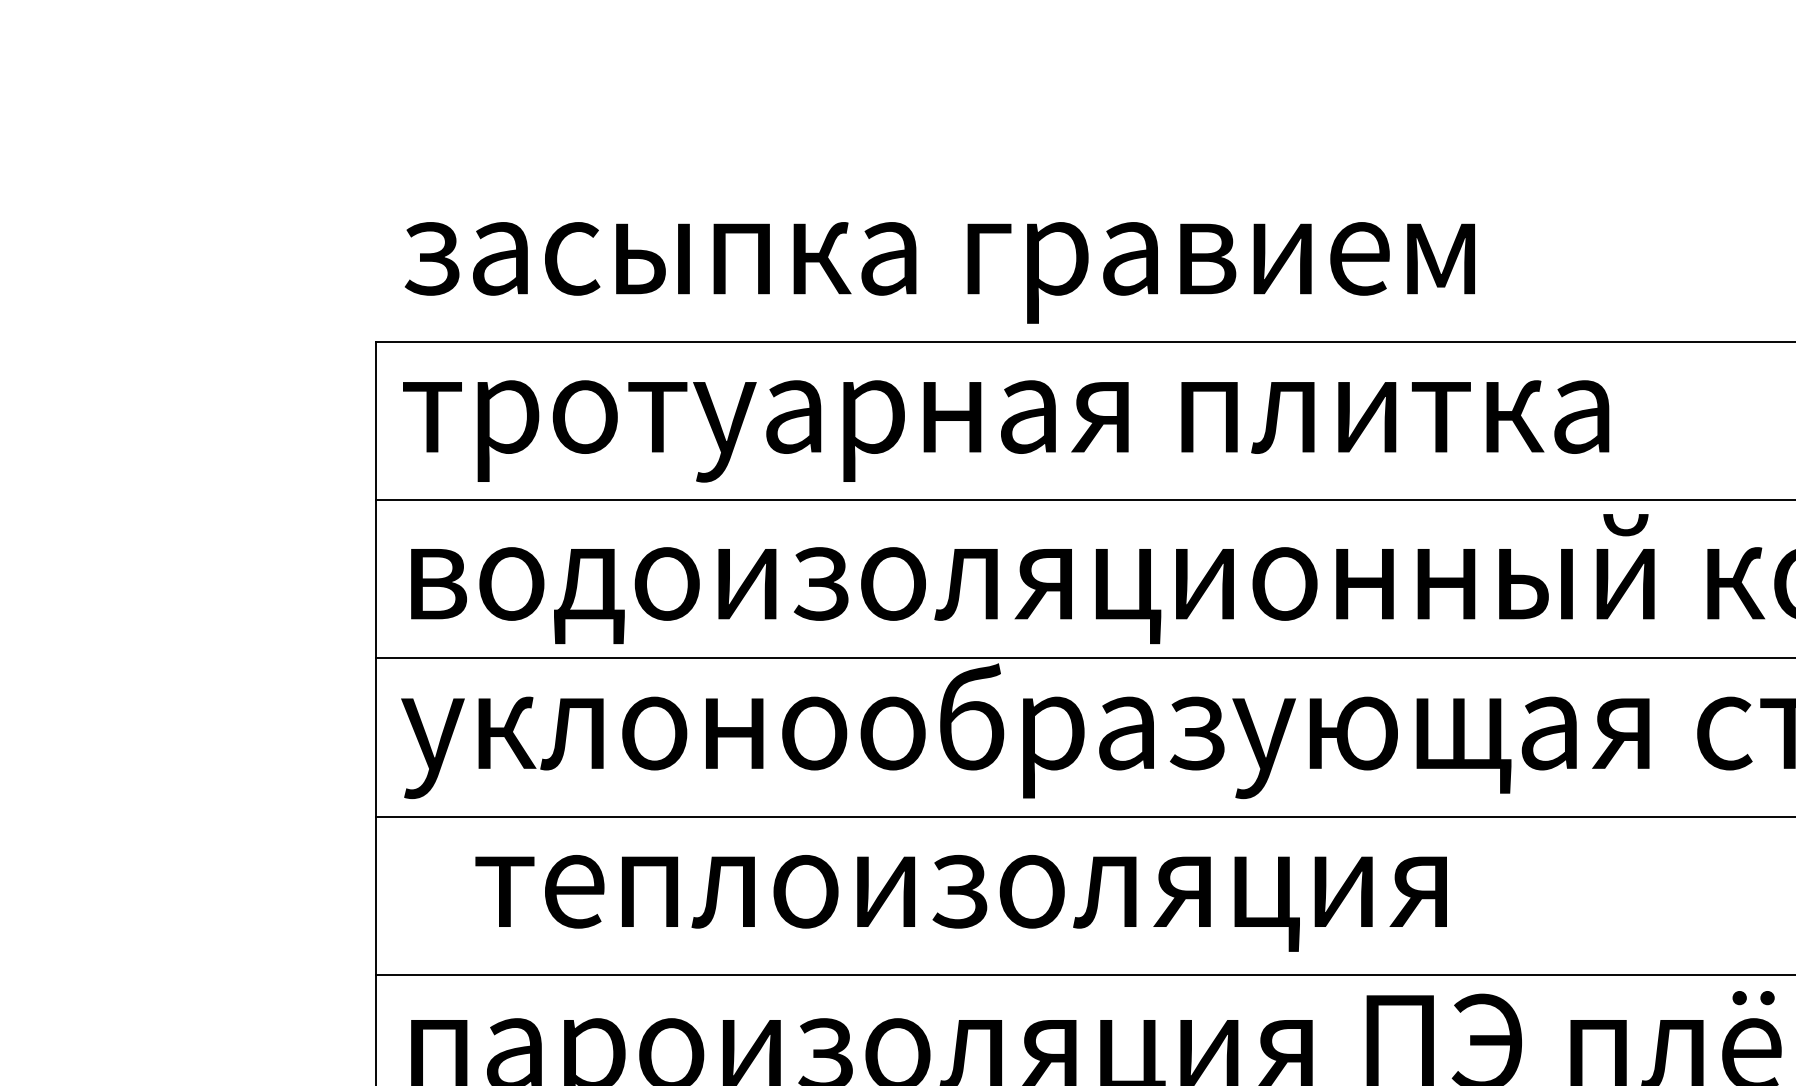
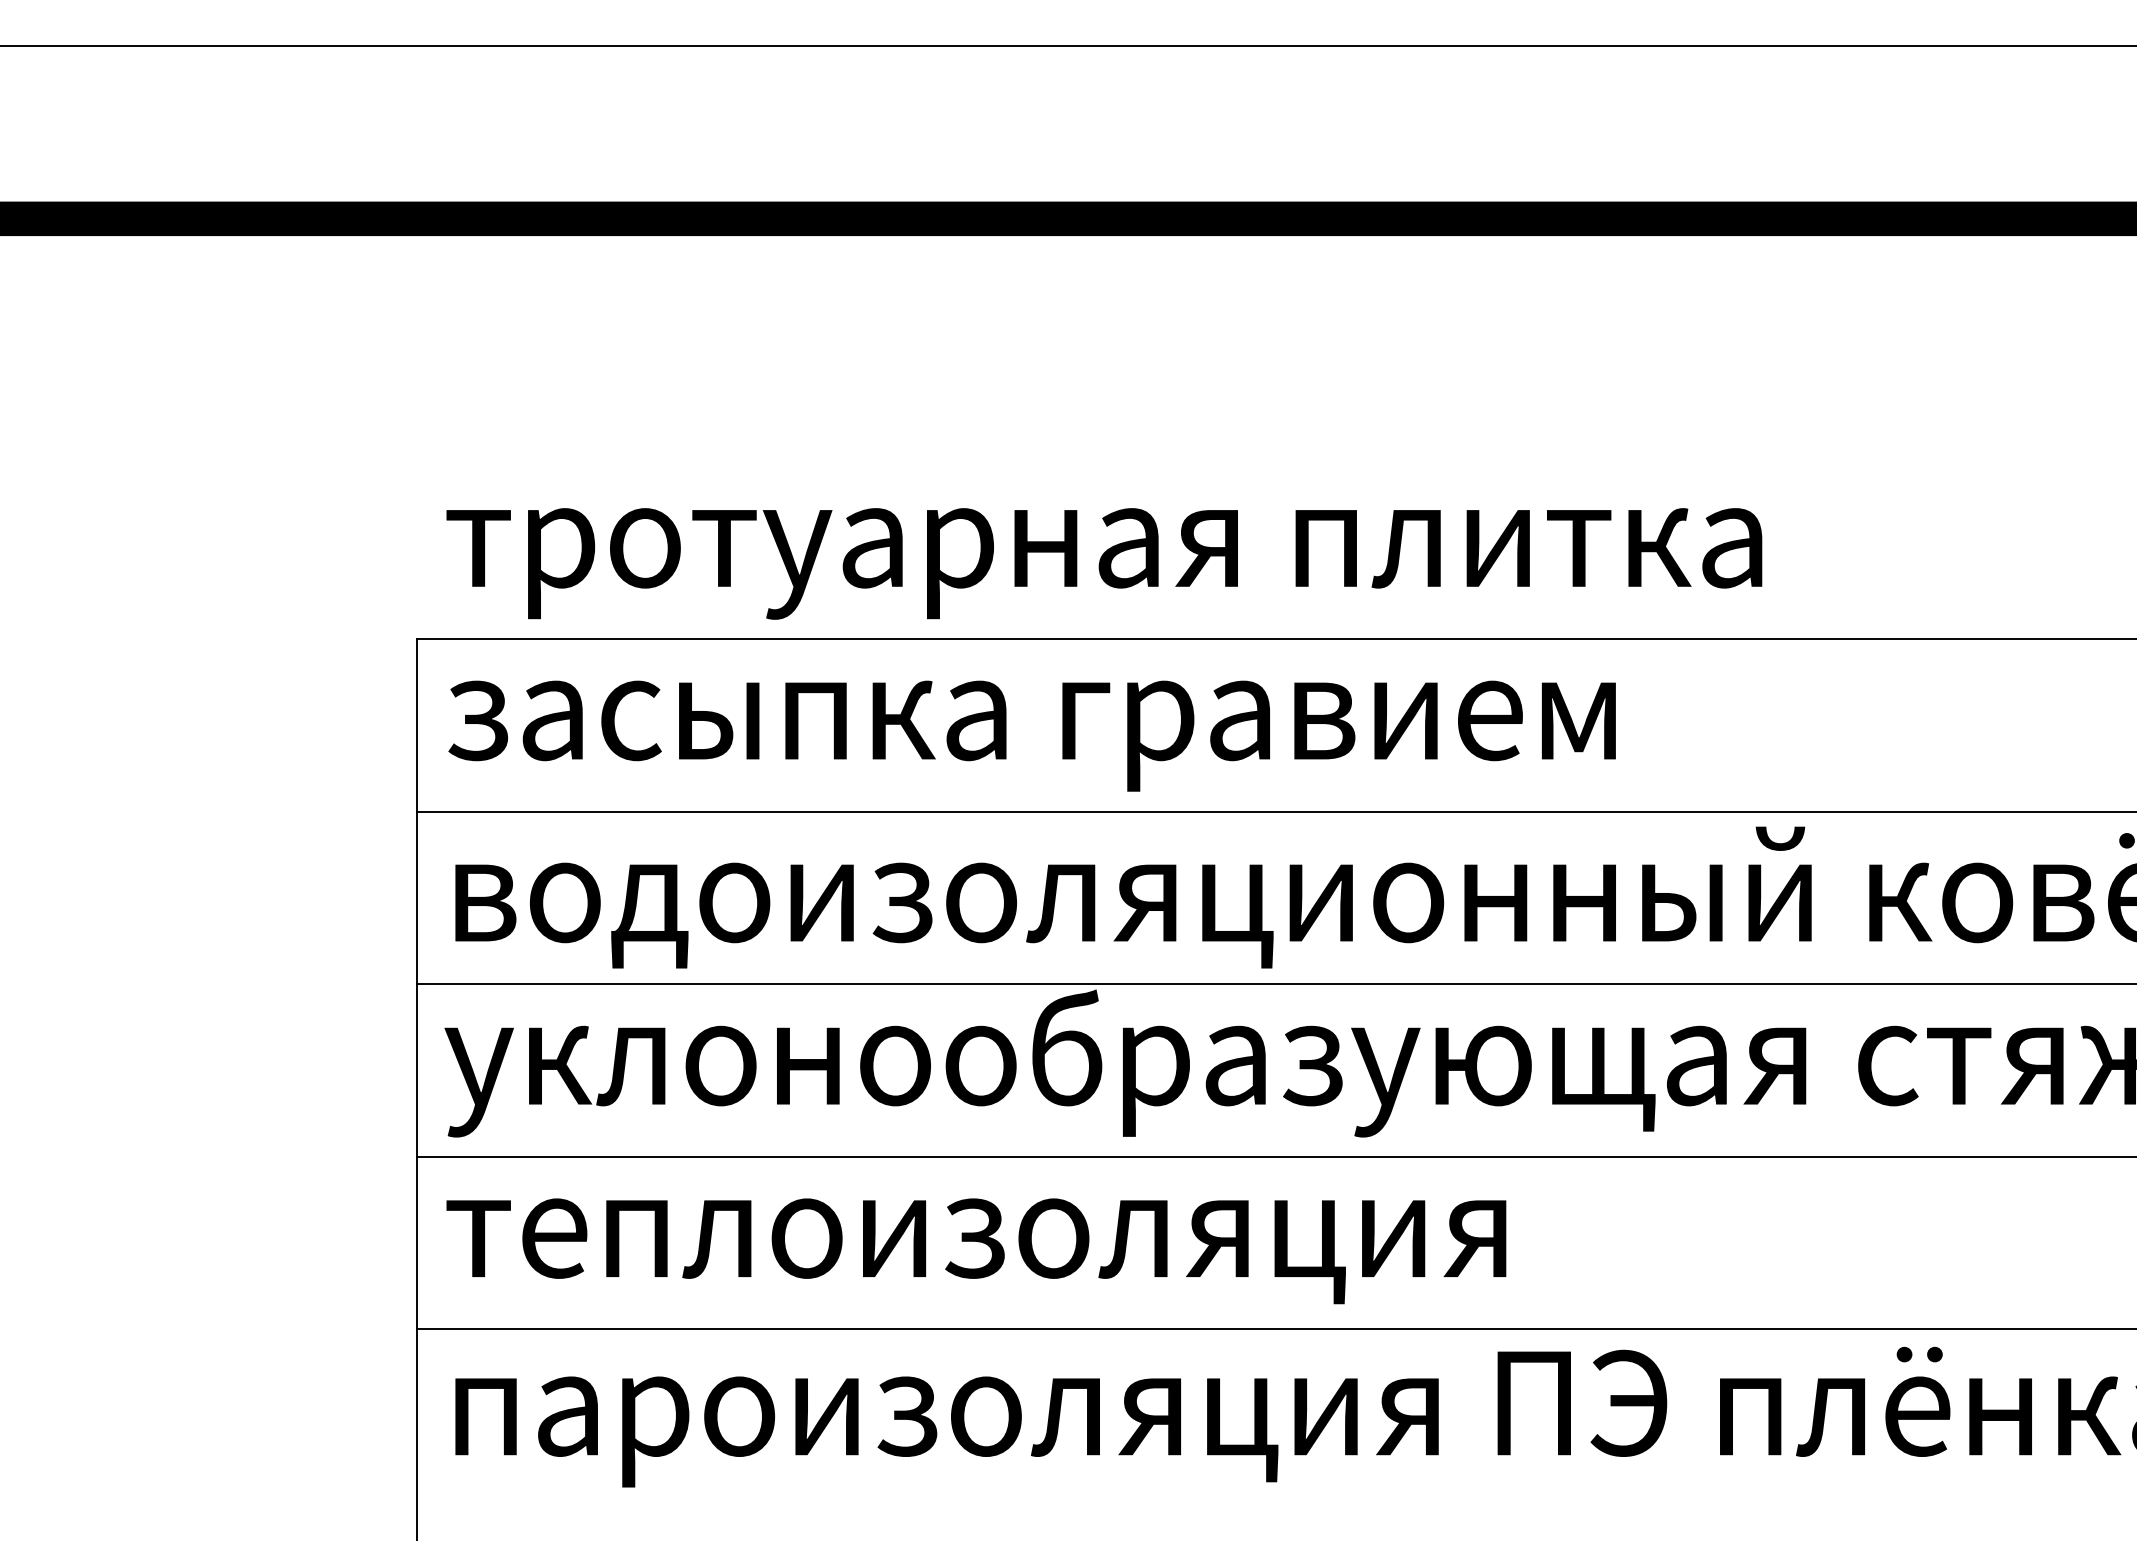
text: (1006, 272) -> (1104, 563), засыпка гравием -> тротуарная плитка
text: (1006, 431) -> (1104, 736), тротуарная плитка -> засыпка гравием
text: (961, 903) -> (976, 1251), moved

